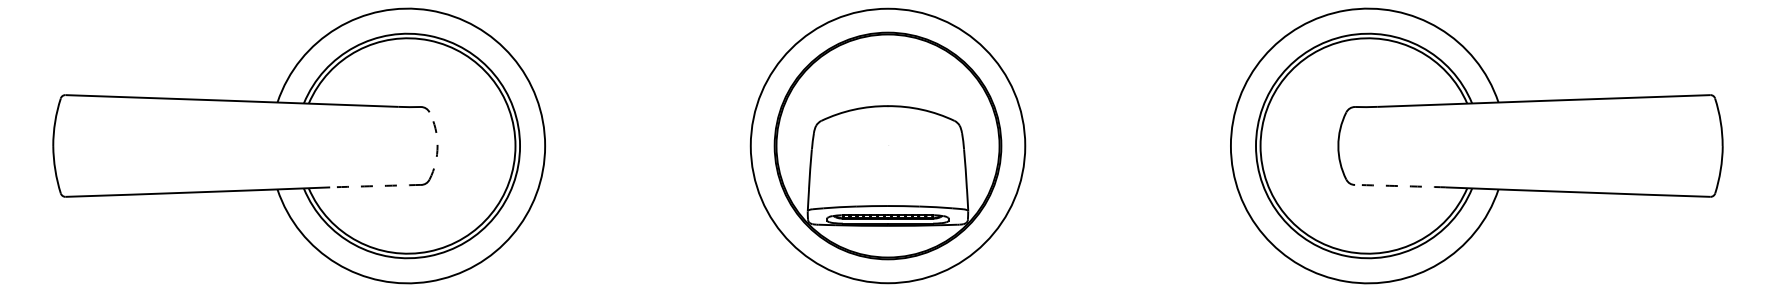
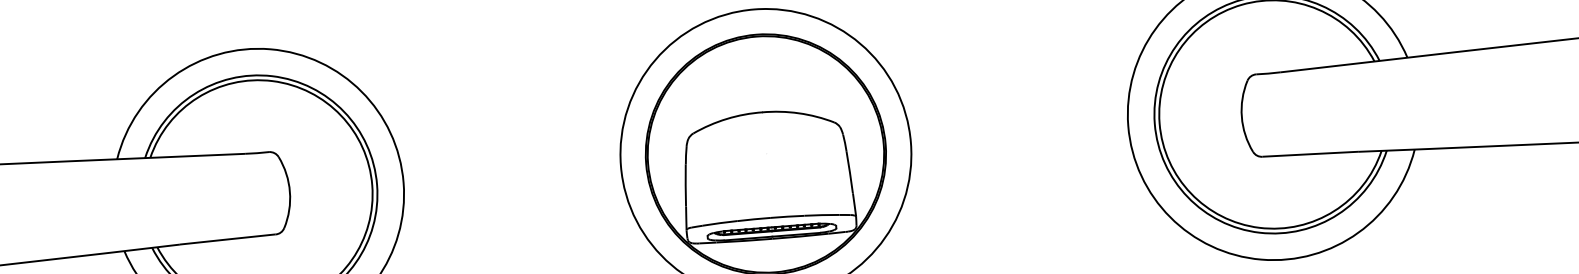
arc: (437, 146) -> (289, 192), dashed -> solid
arc: (375, 186) -> (227, 239), dashed -> solid
arc: (1400, 186) -> (1310, 154), dashed -> solid

